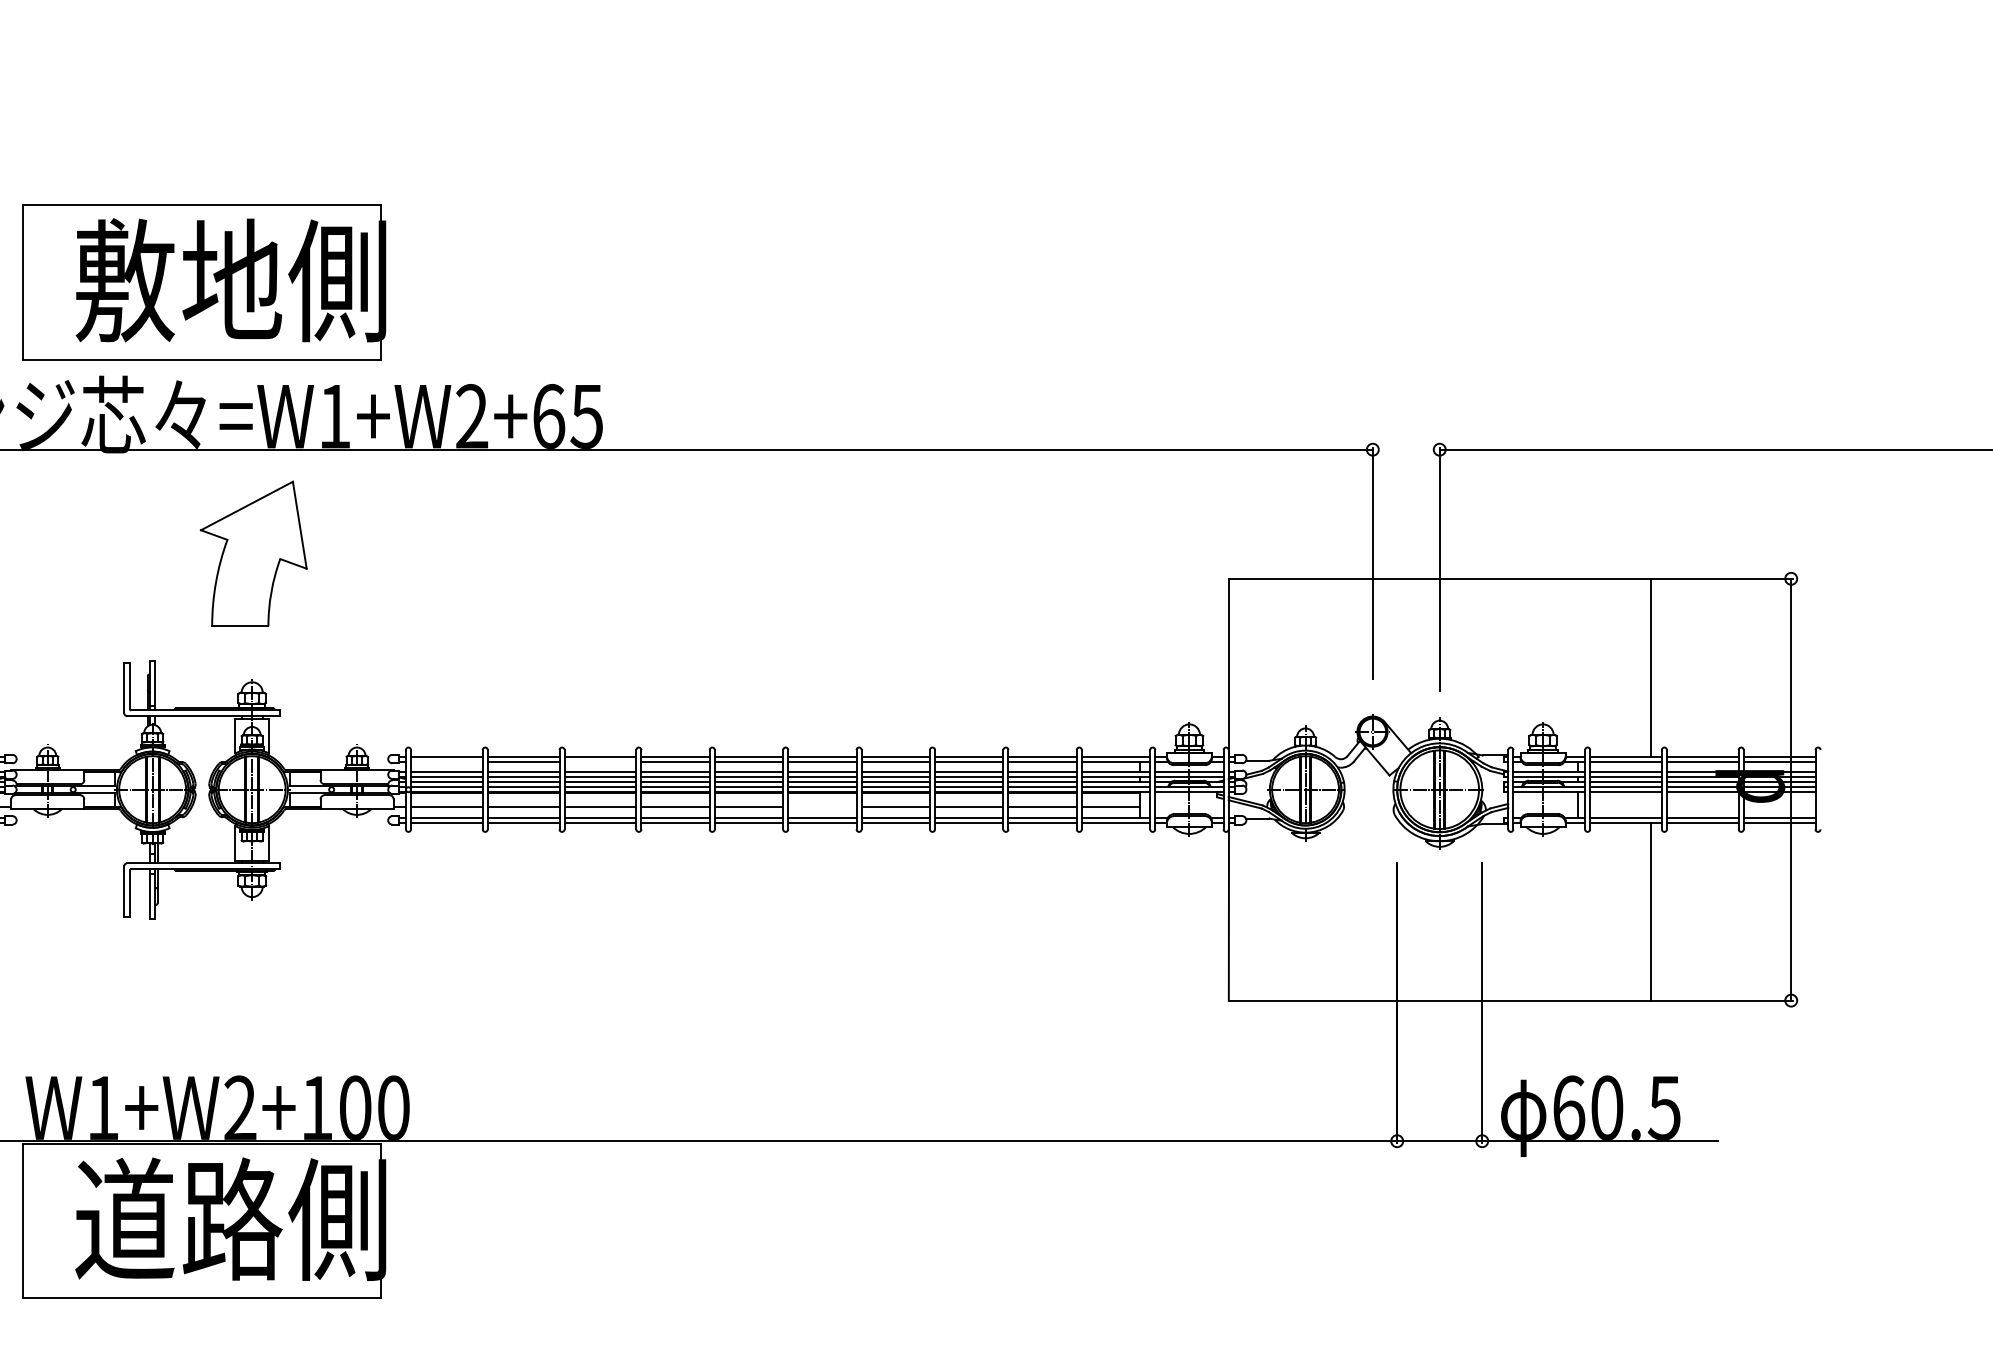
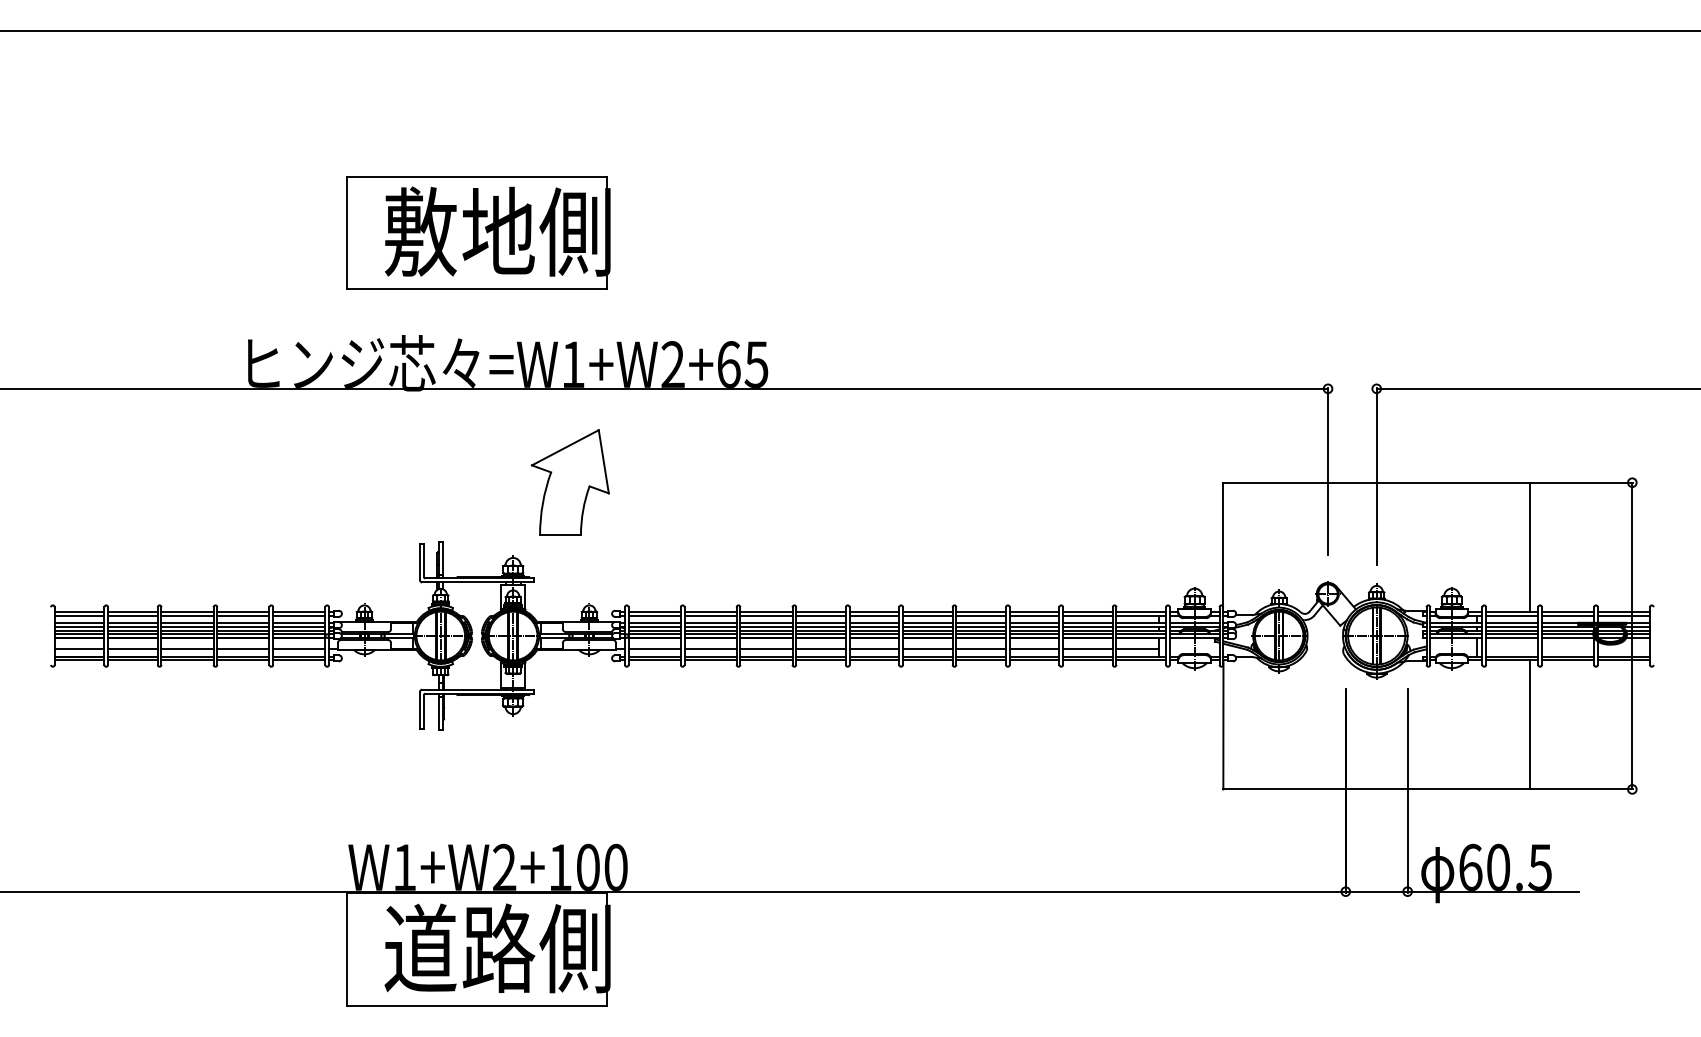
part: (204, 281) -> (478, 232), moved
part: (252, 553) -> (569, 482), moved
line: (446, 761) -> (654, 615), added
line: (600, 761) -> (766, 615), added
line: (821, 806) -> (927, 648), added

